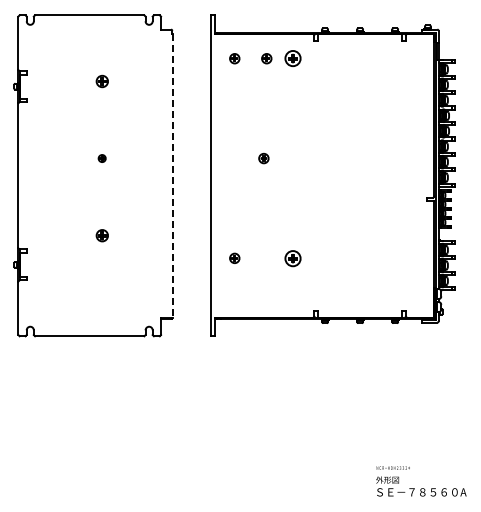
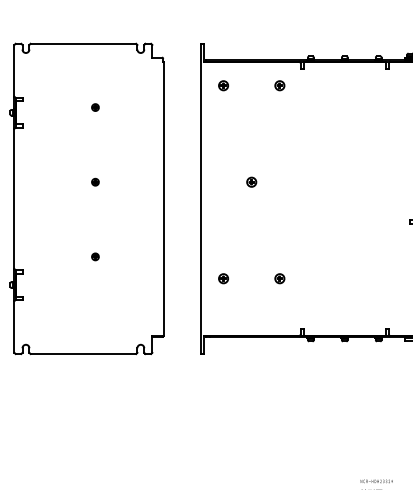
part: (266, 58) -> (254, 85), removed
part: (292, 58) -> (279, 85), size x0.62
part: (101, 80) -> (94, 106), size x0.62
line: (172, 176) -> (163, 199), dashed -> solid
part: (101, 235) -> (94, 256), size x0.62
part: (292, 257) -> (279, 277), size x0.62

